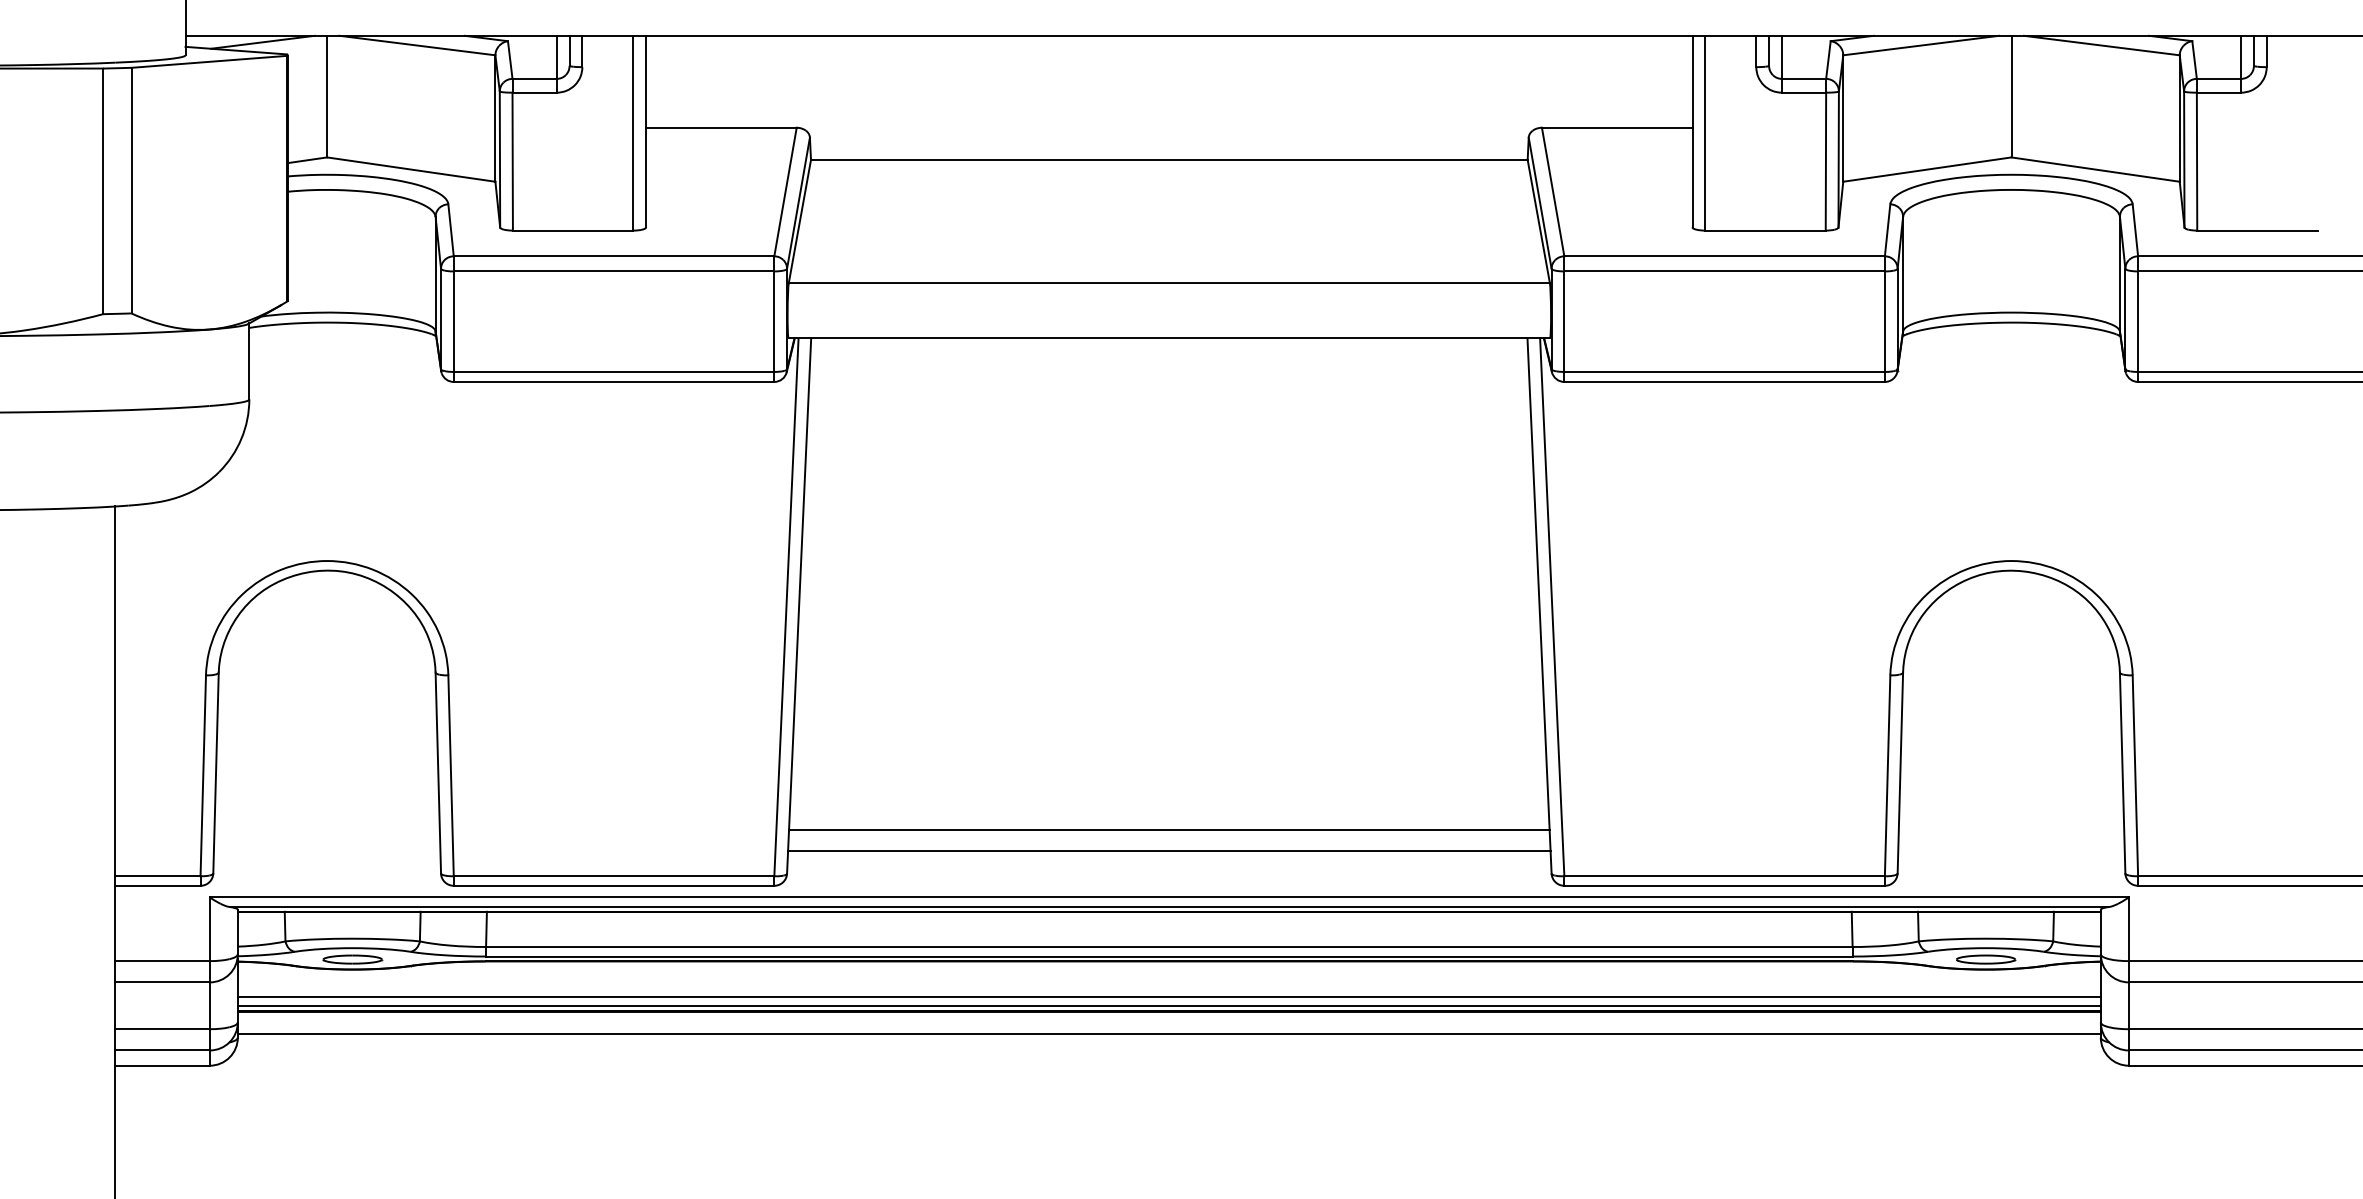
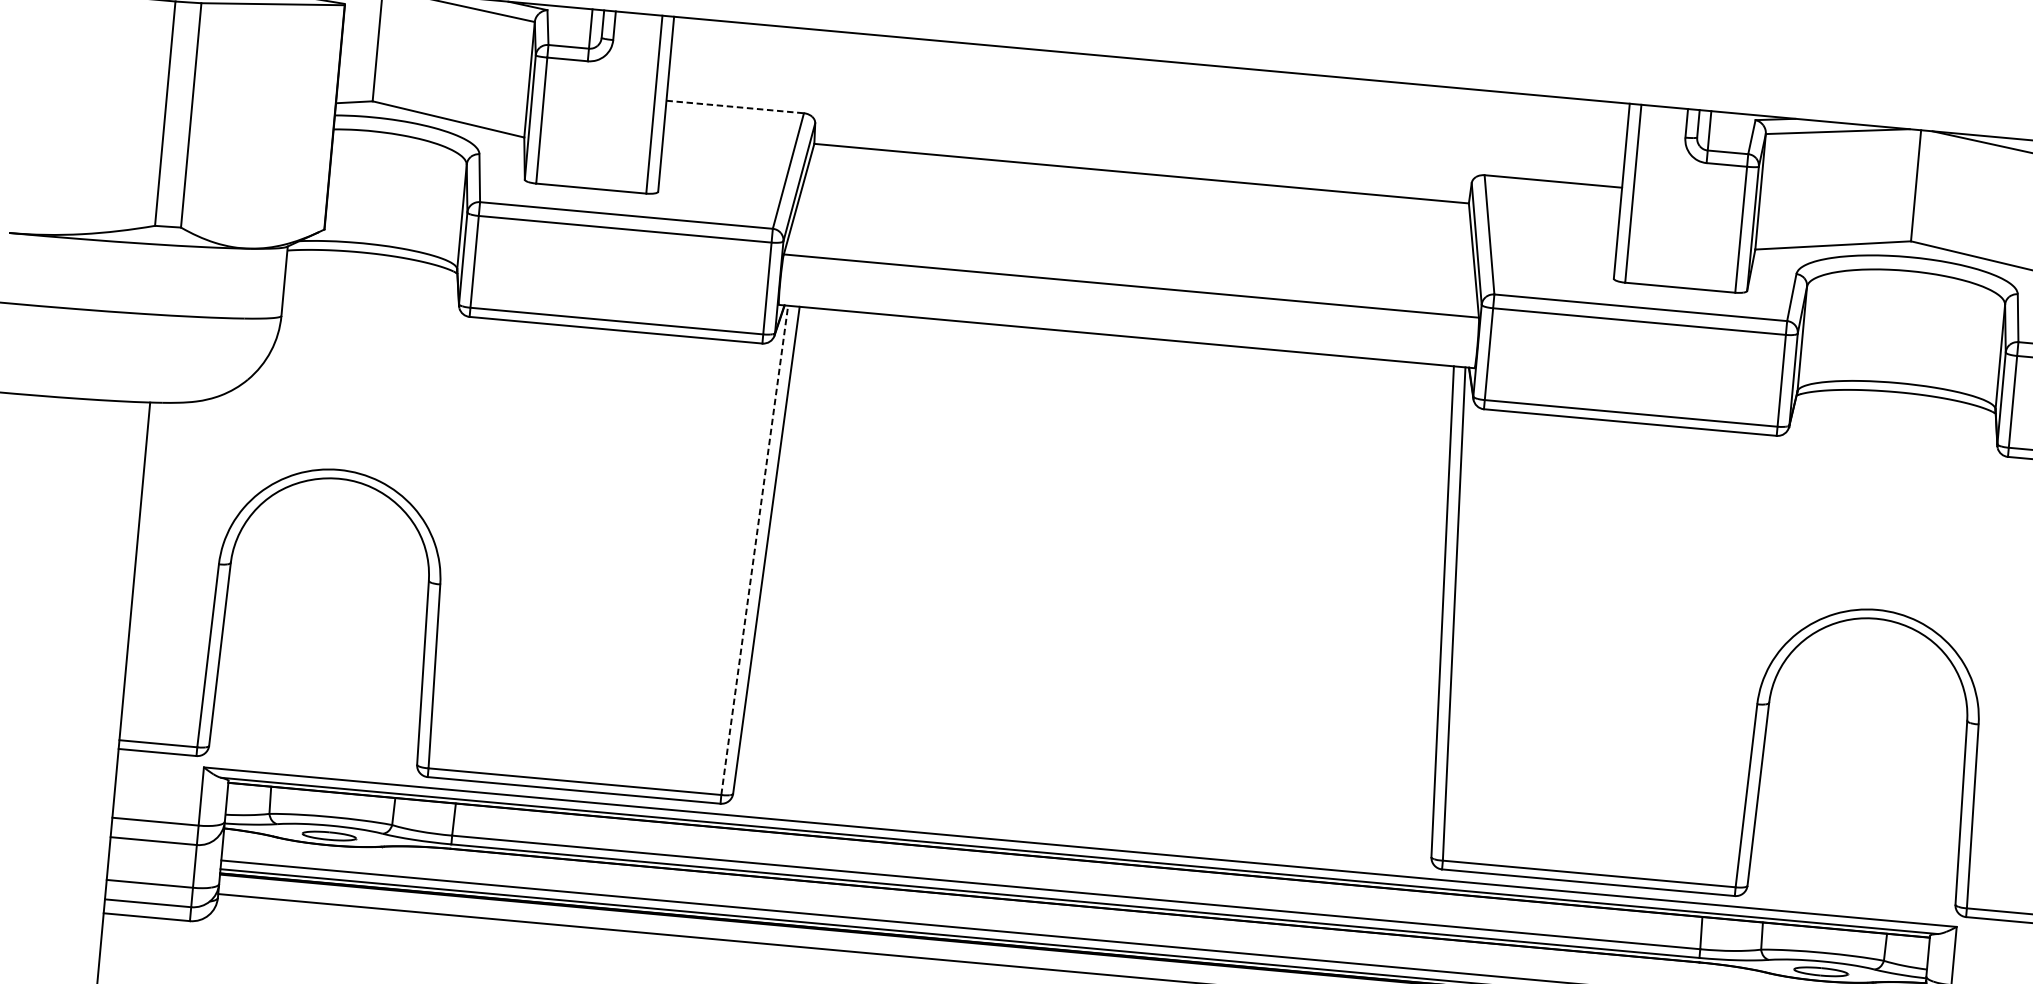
line: (721, 127) -> (735, 106), solid -> dashed
line: (786, 606) -> (754, 549), solid -> dashed
line: (1168, 829) -> (1085, 785), removed
line: (1169, 851) -> (1084, 805), removed

